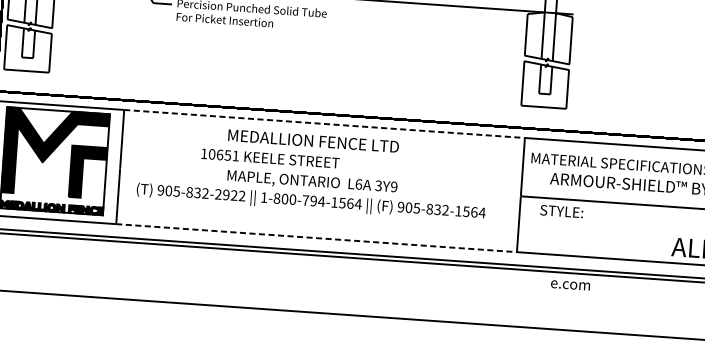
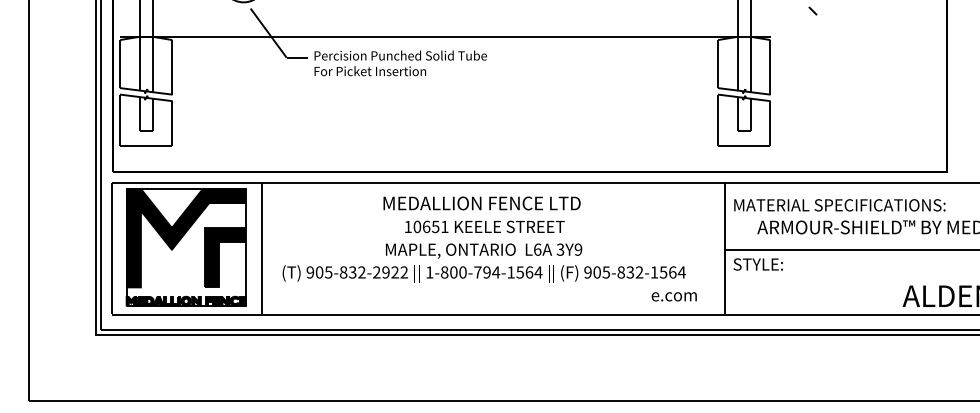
line: (324, 123) -> (493, 182), dashed -> solid
text: (270, 158) -> (484, 226), moved
text: (561, 211) -> (757, 264), moved
line: (316, 237) -> (493, 314), dashed -> solid
text: (569, 285) -> (673, 296), moved

